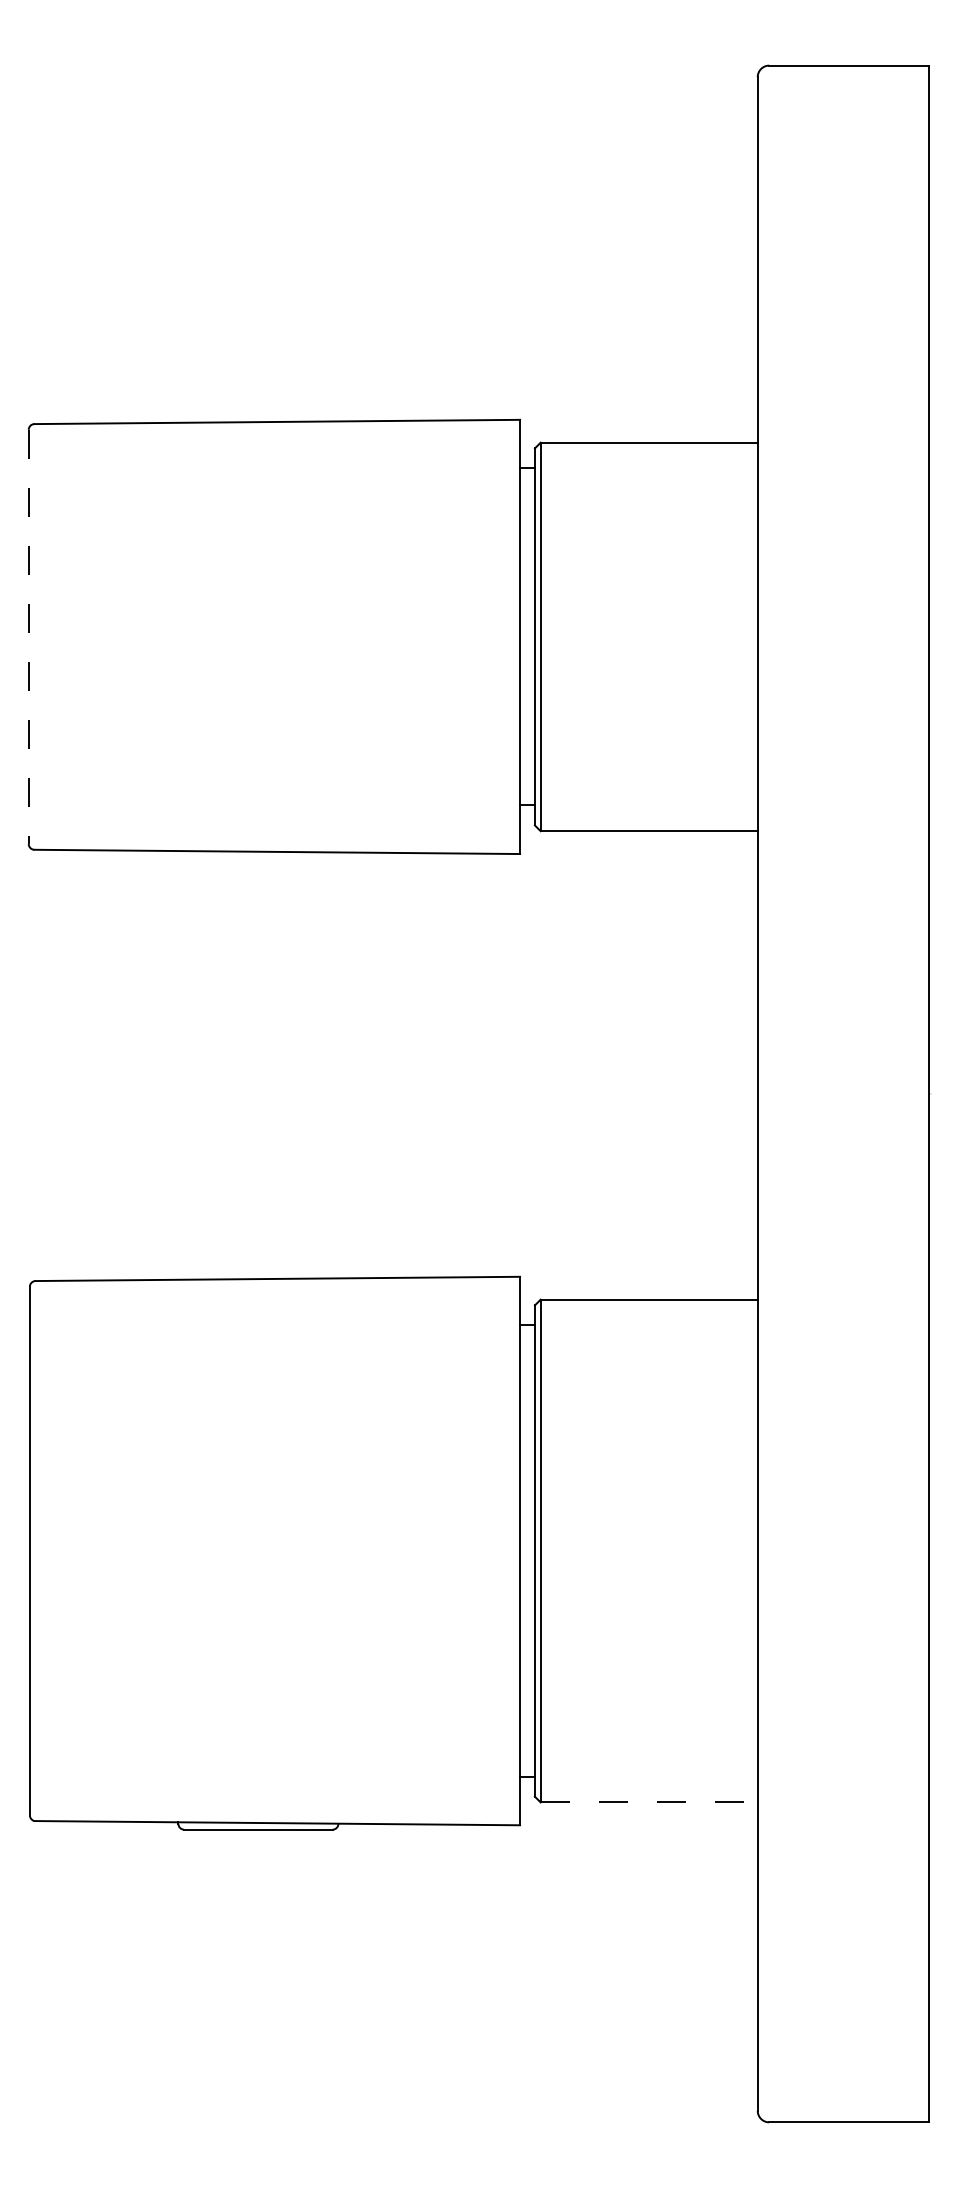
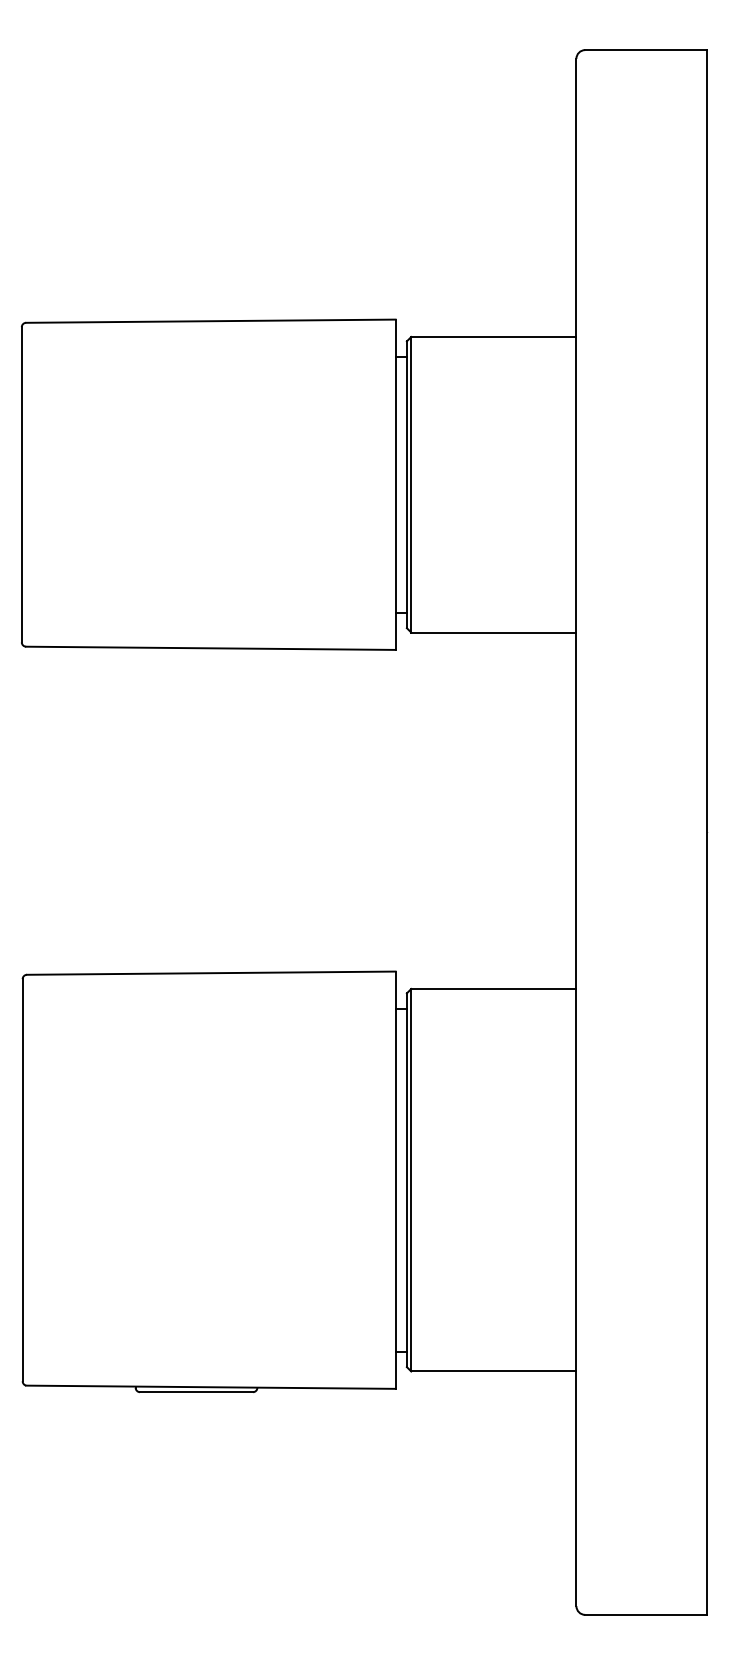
line: (28, 637) -> (21, 485), dashed -> solid
line: (649, 1802) -> (494, 1371), dashed -> solid

